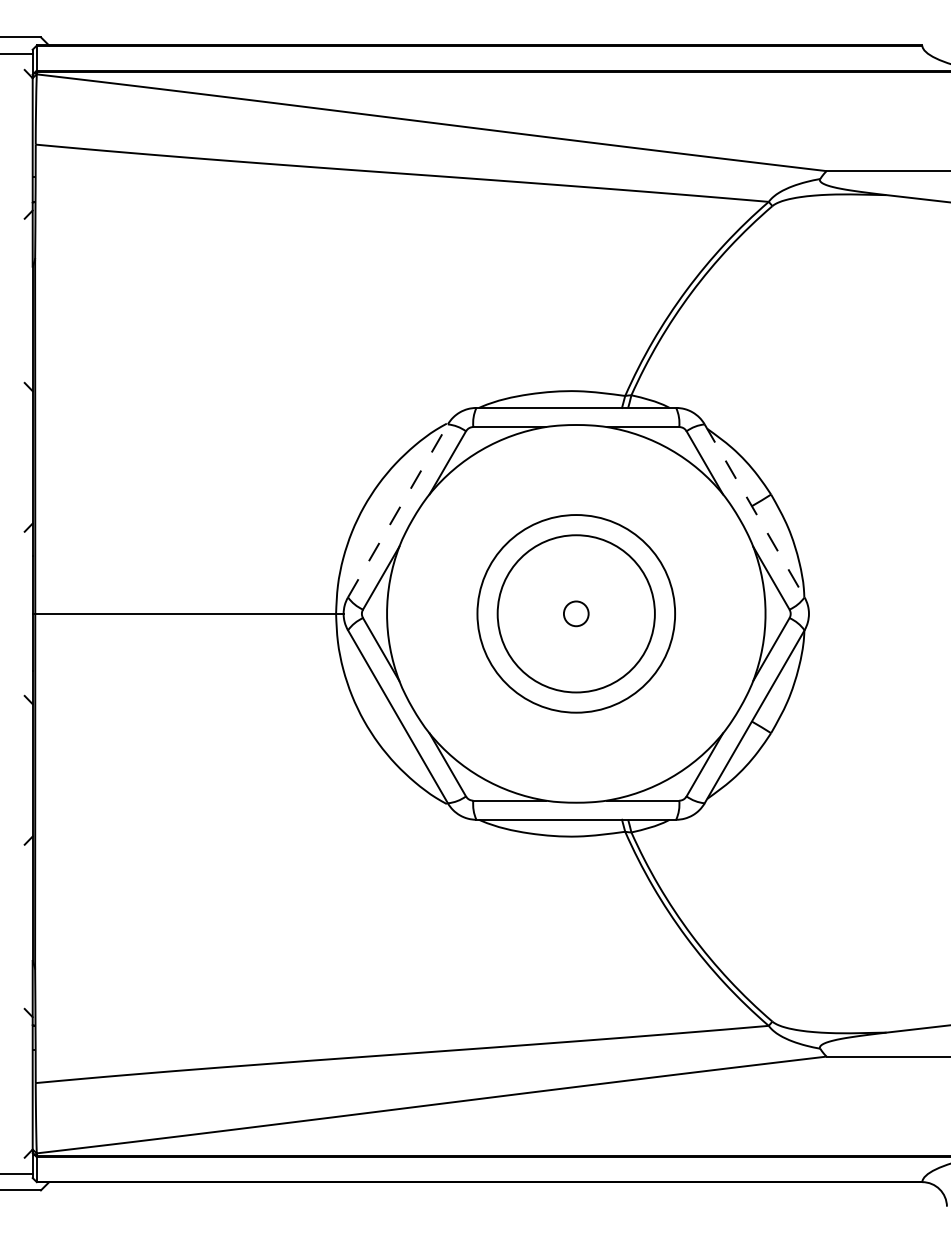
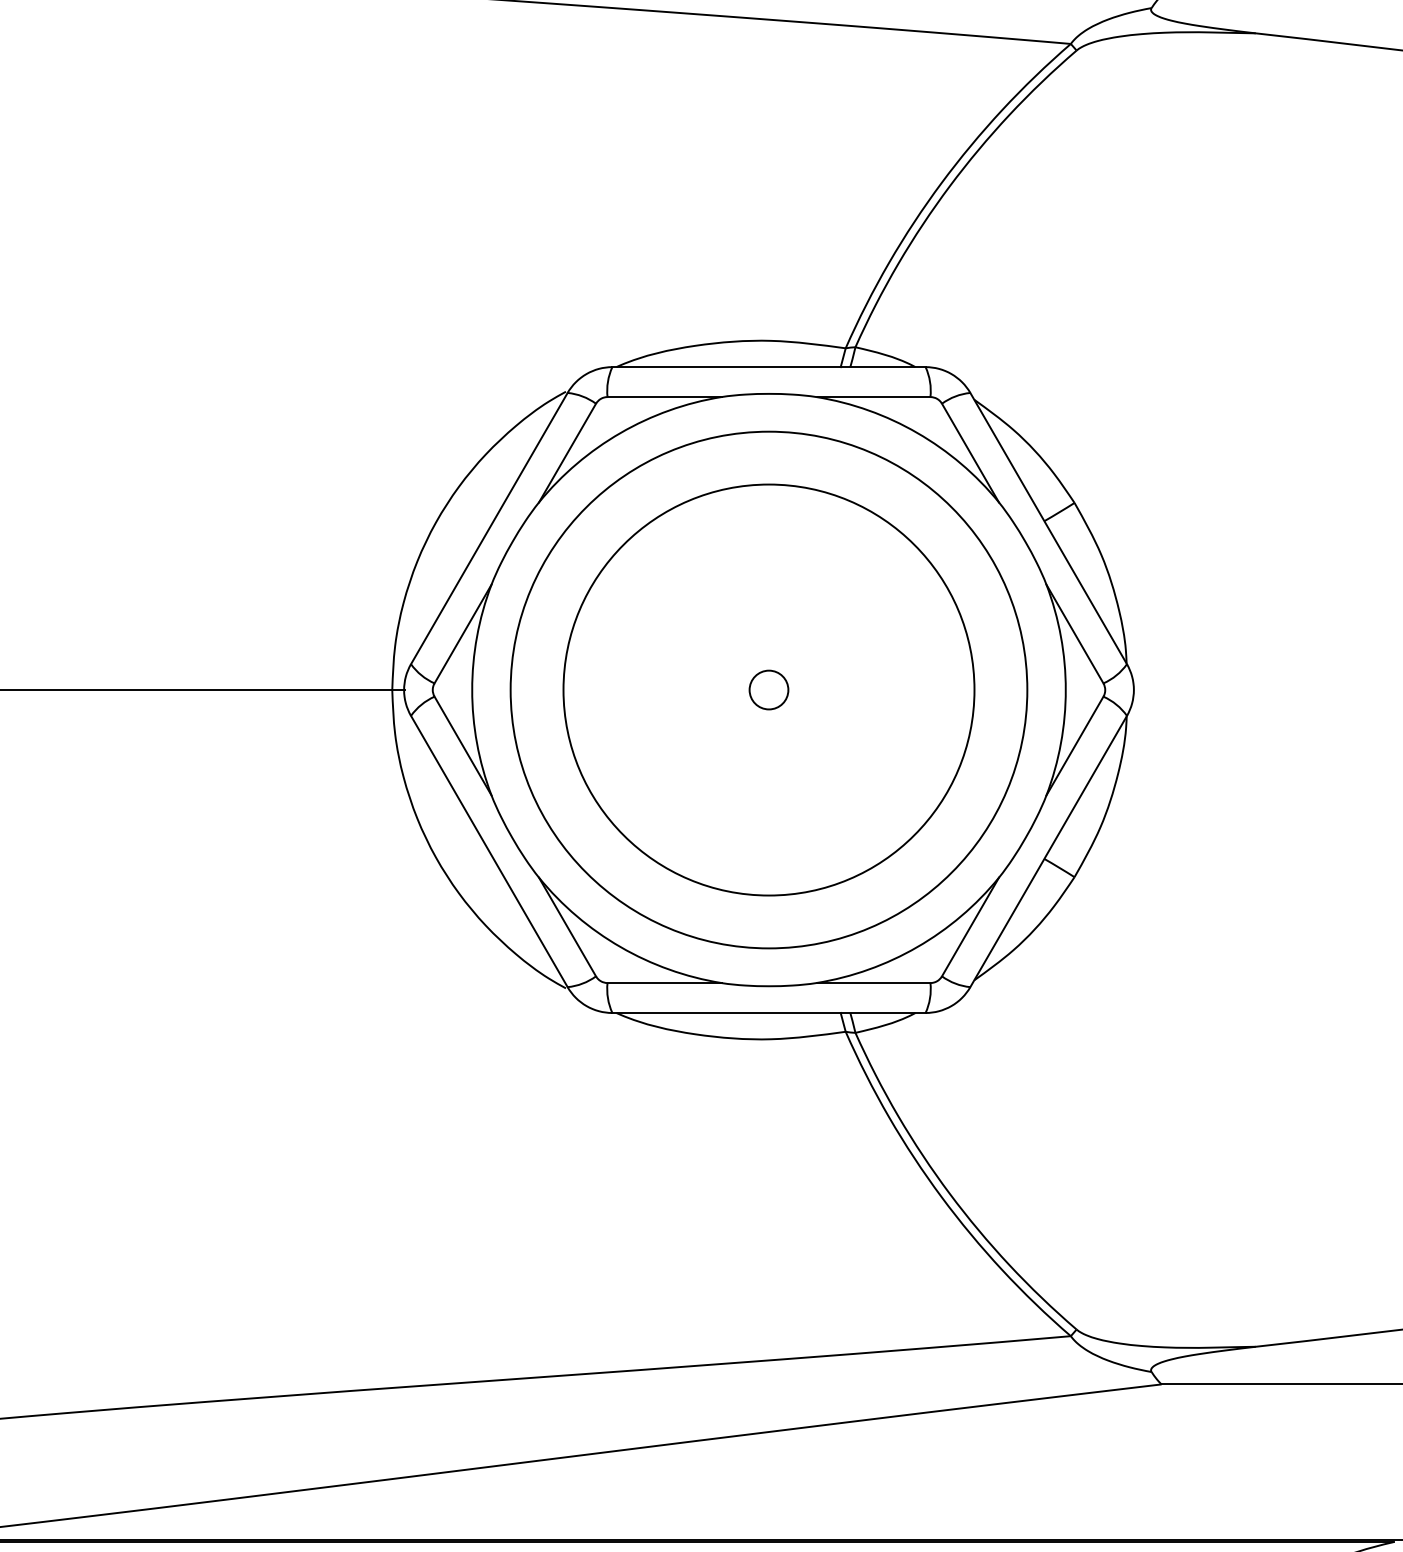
line: (397, 510) -> (488, 527), dashed -> solid
line: (754, 510) -> (1048, 527), dashed -> solid
circle: (576, 613) -> (769, 689), size x1.67
circle: (576, 613) -> (769, 689), size x1.67

